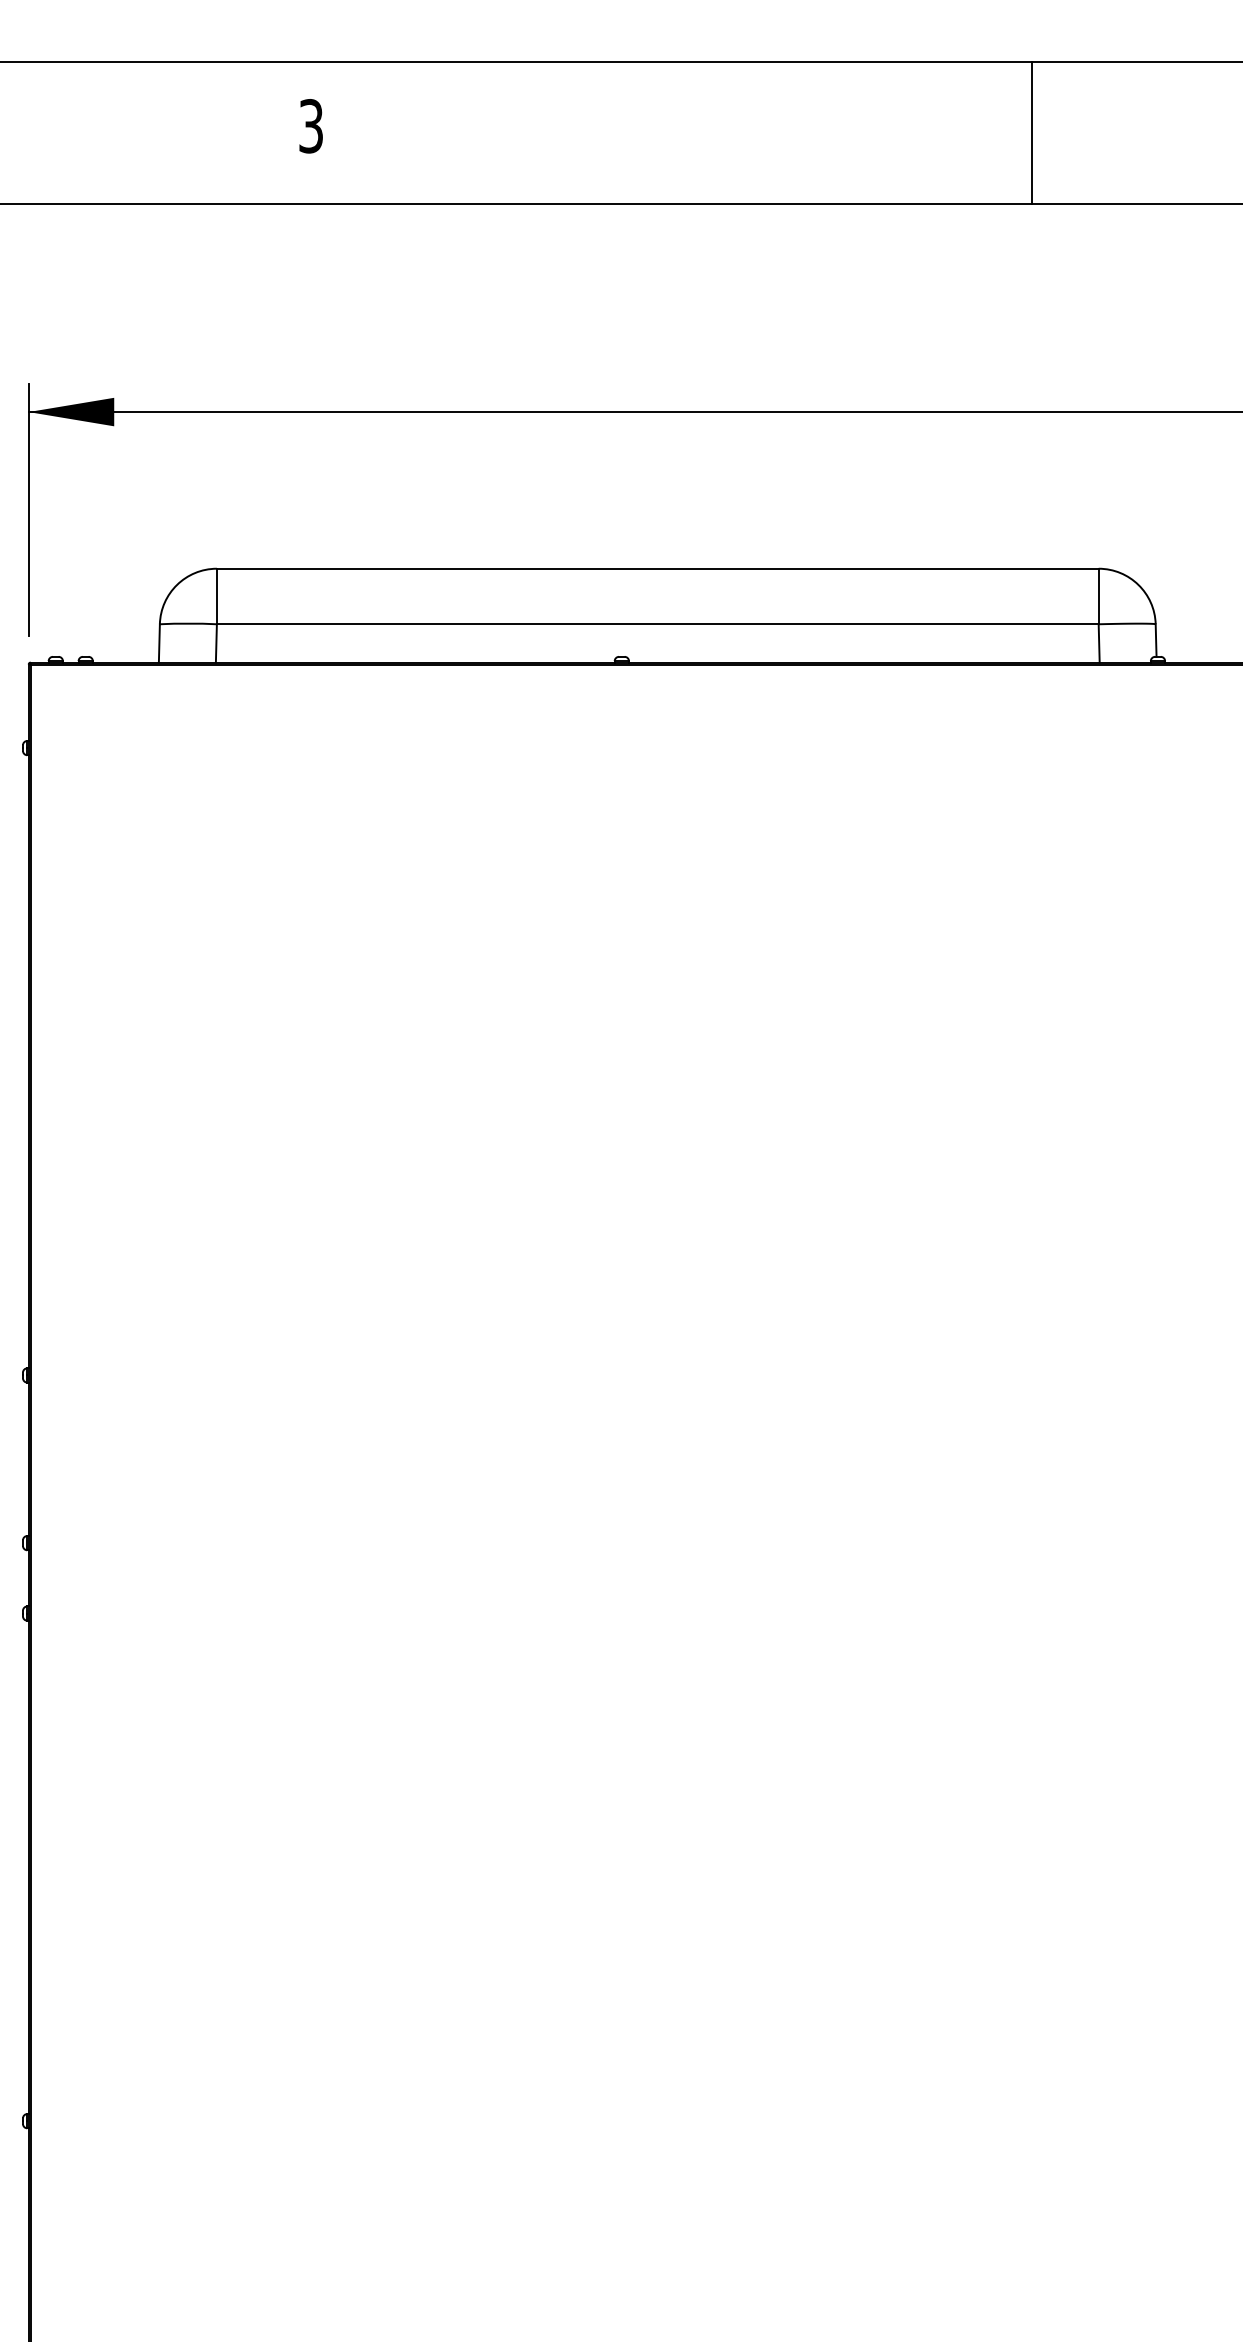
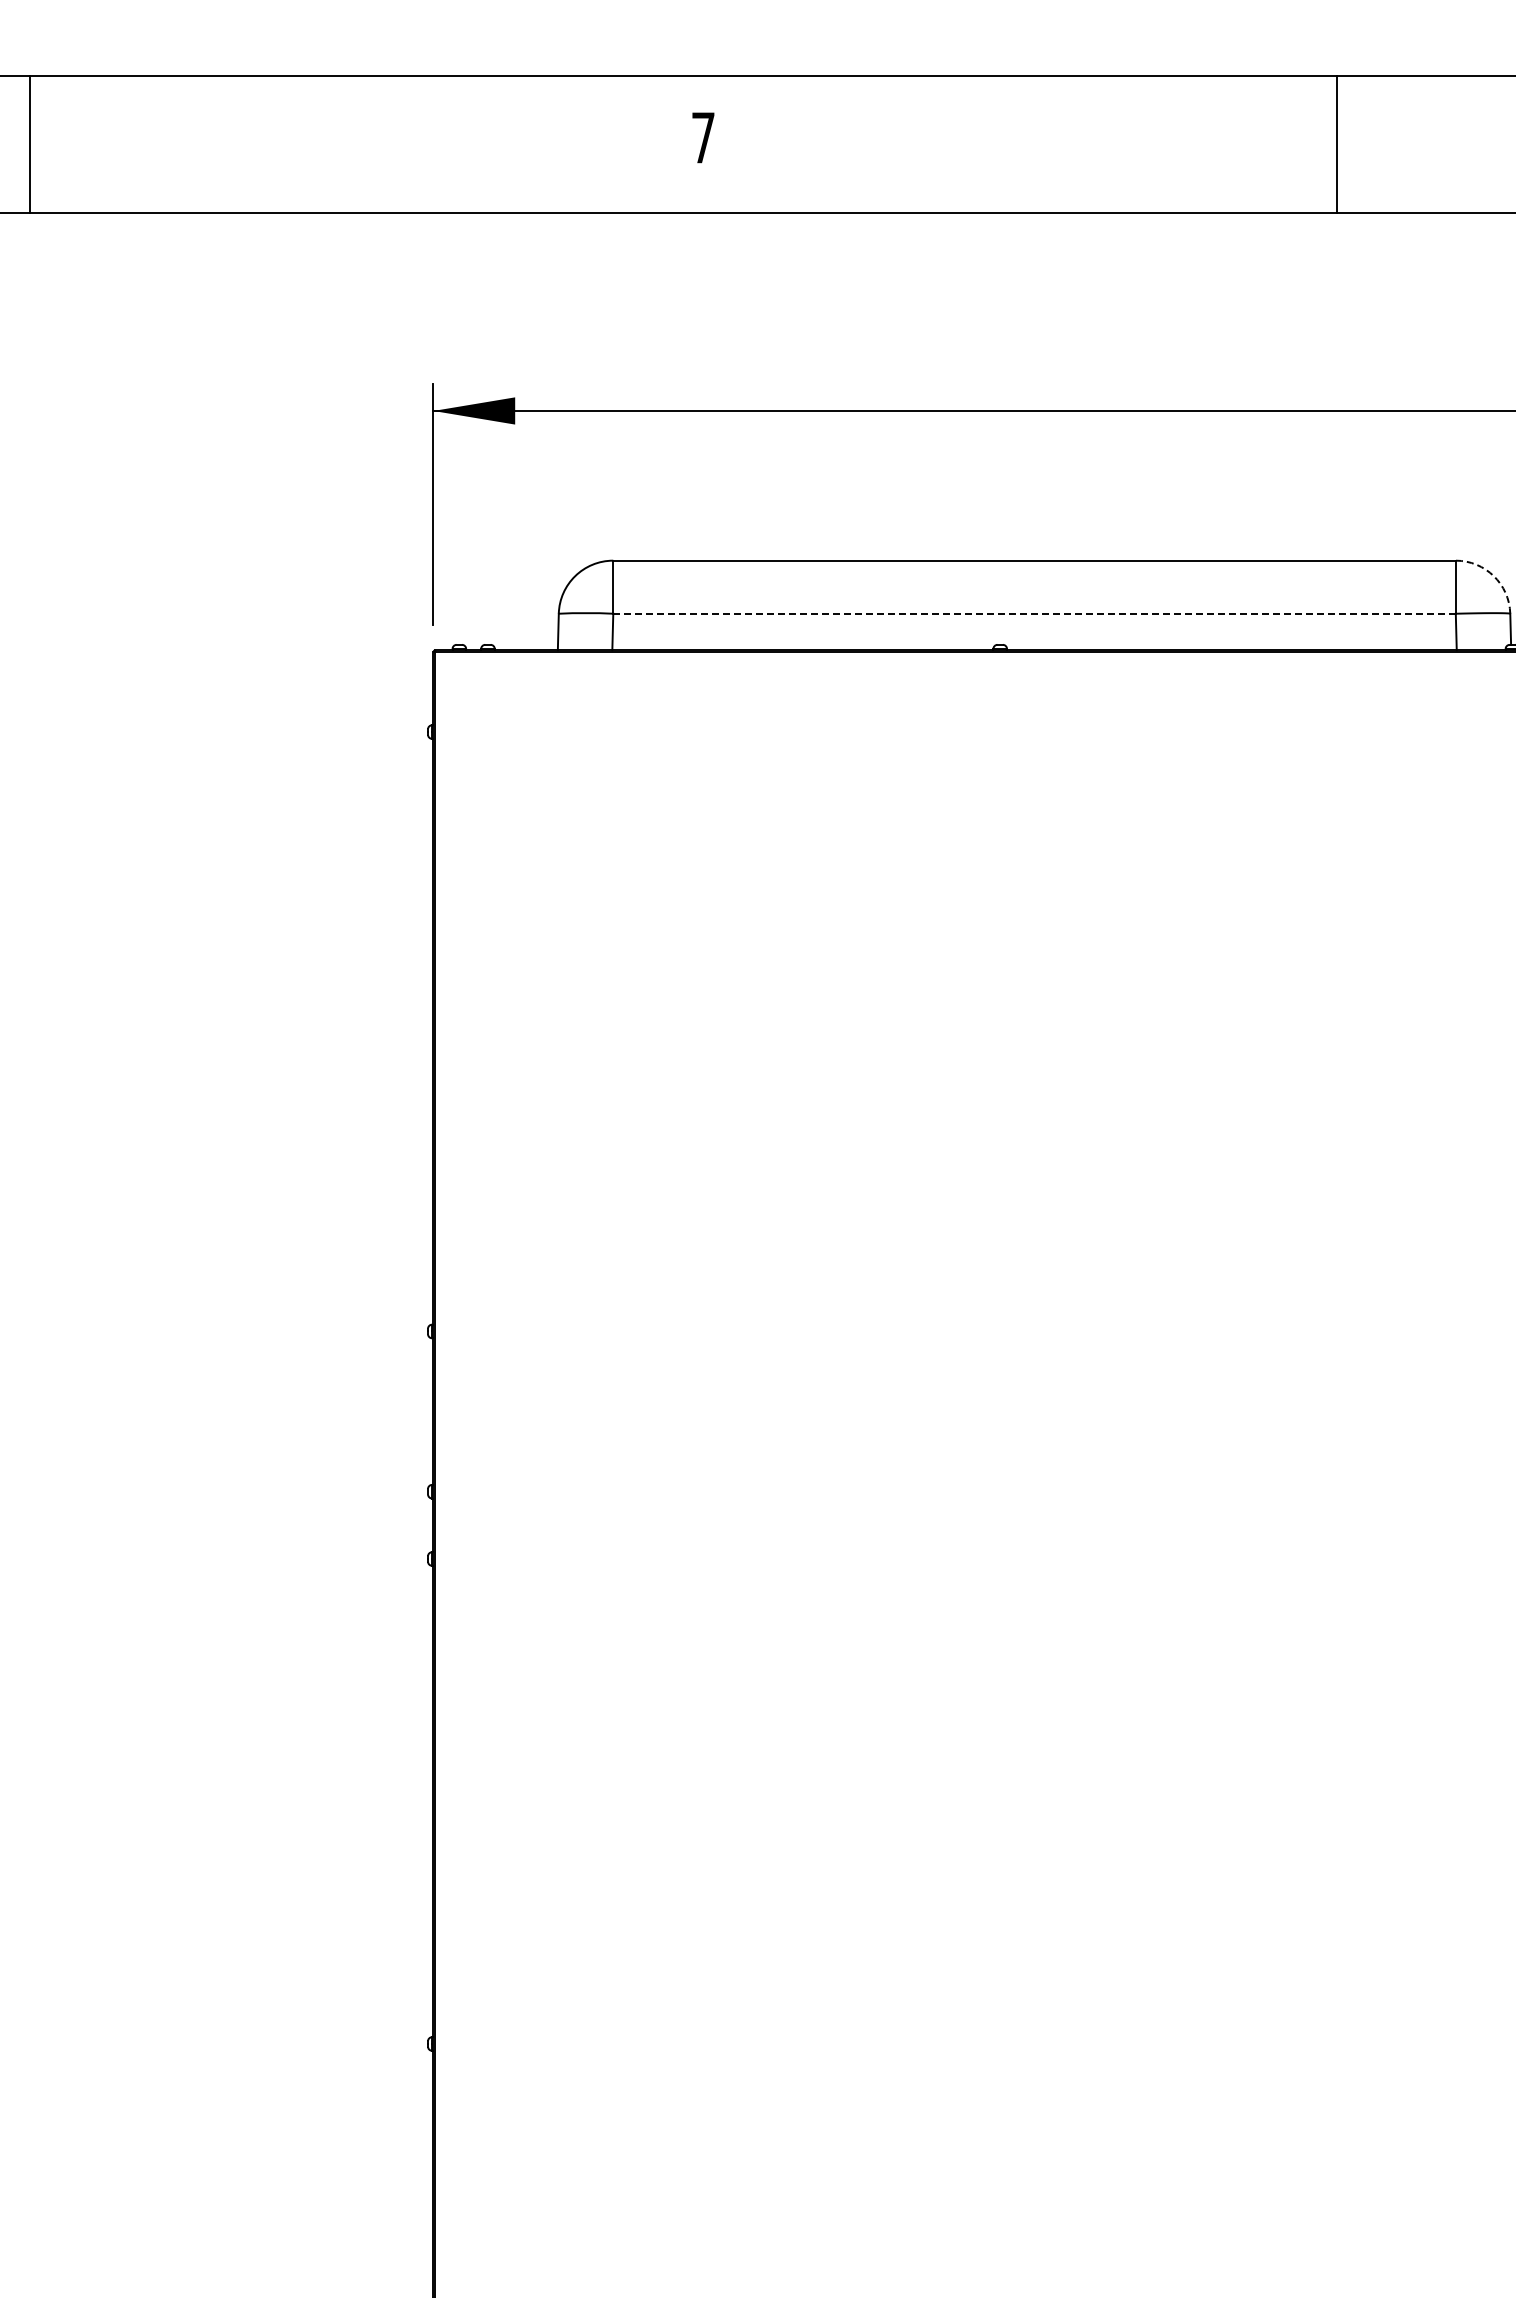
text: (311, 125) -> (703, 137), 3 -> 7
line: (1032, 133) -> (1336, 144), moved
arc: (1138, 585) -> (1493, 576), solid -> dashed
line: (657, 624) -> (1034, 613), solid -> dashed

